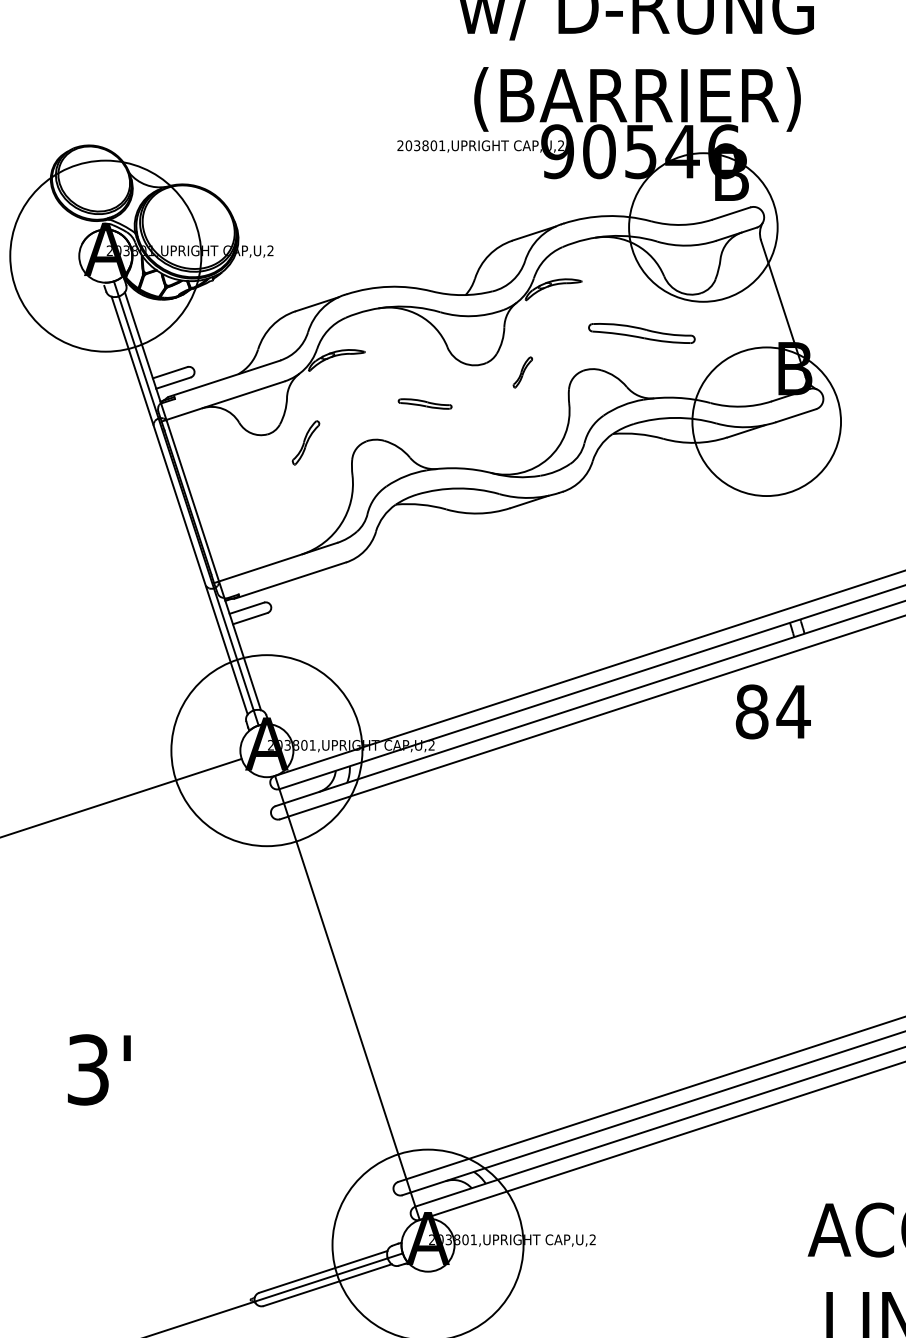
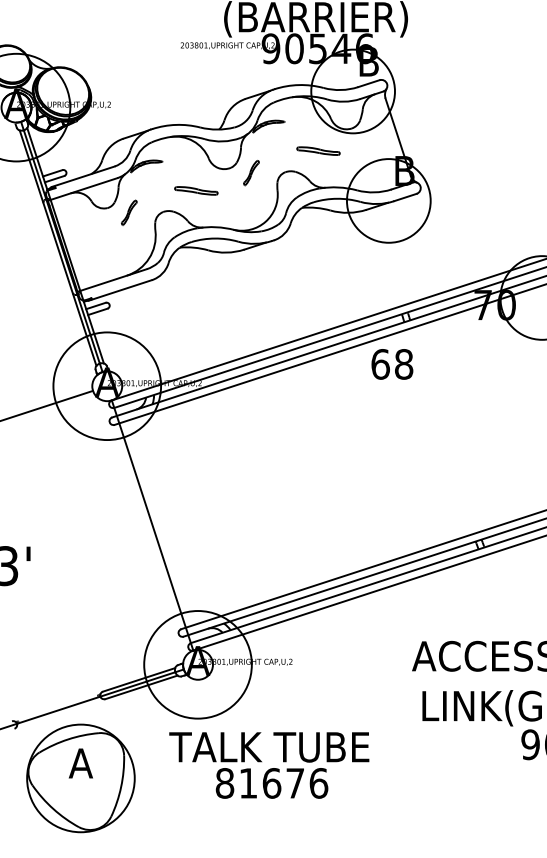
part: (641, 332) -> (318, 150), size x0.71
part: (522, 373) -> (251, 173), size x1.43
part: (425, 403) -> (196, 190), size x1.43
text: (773, 712) -> (392, 364), 84 -> 68

